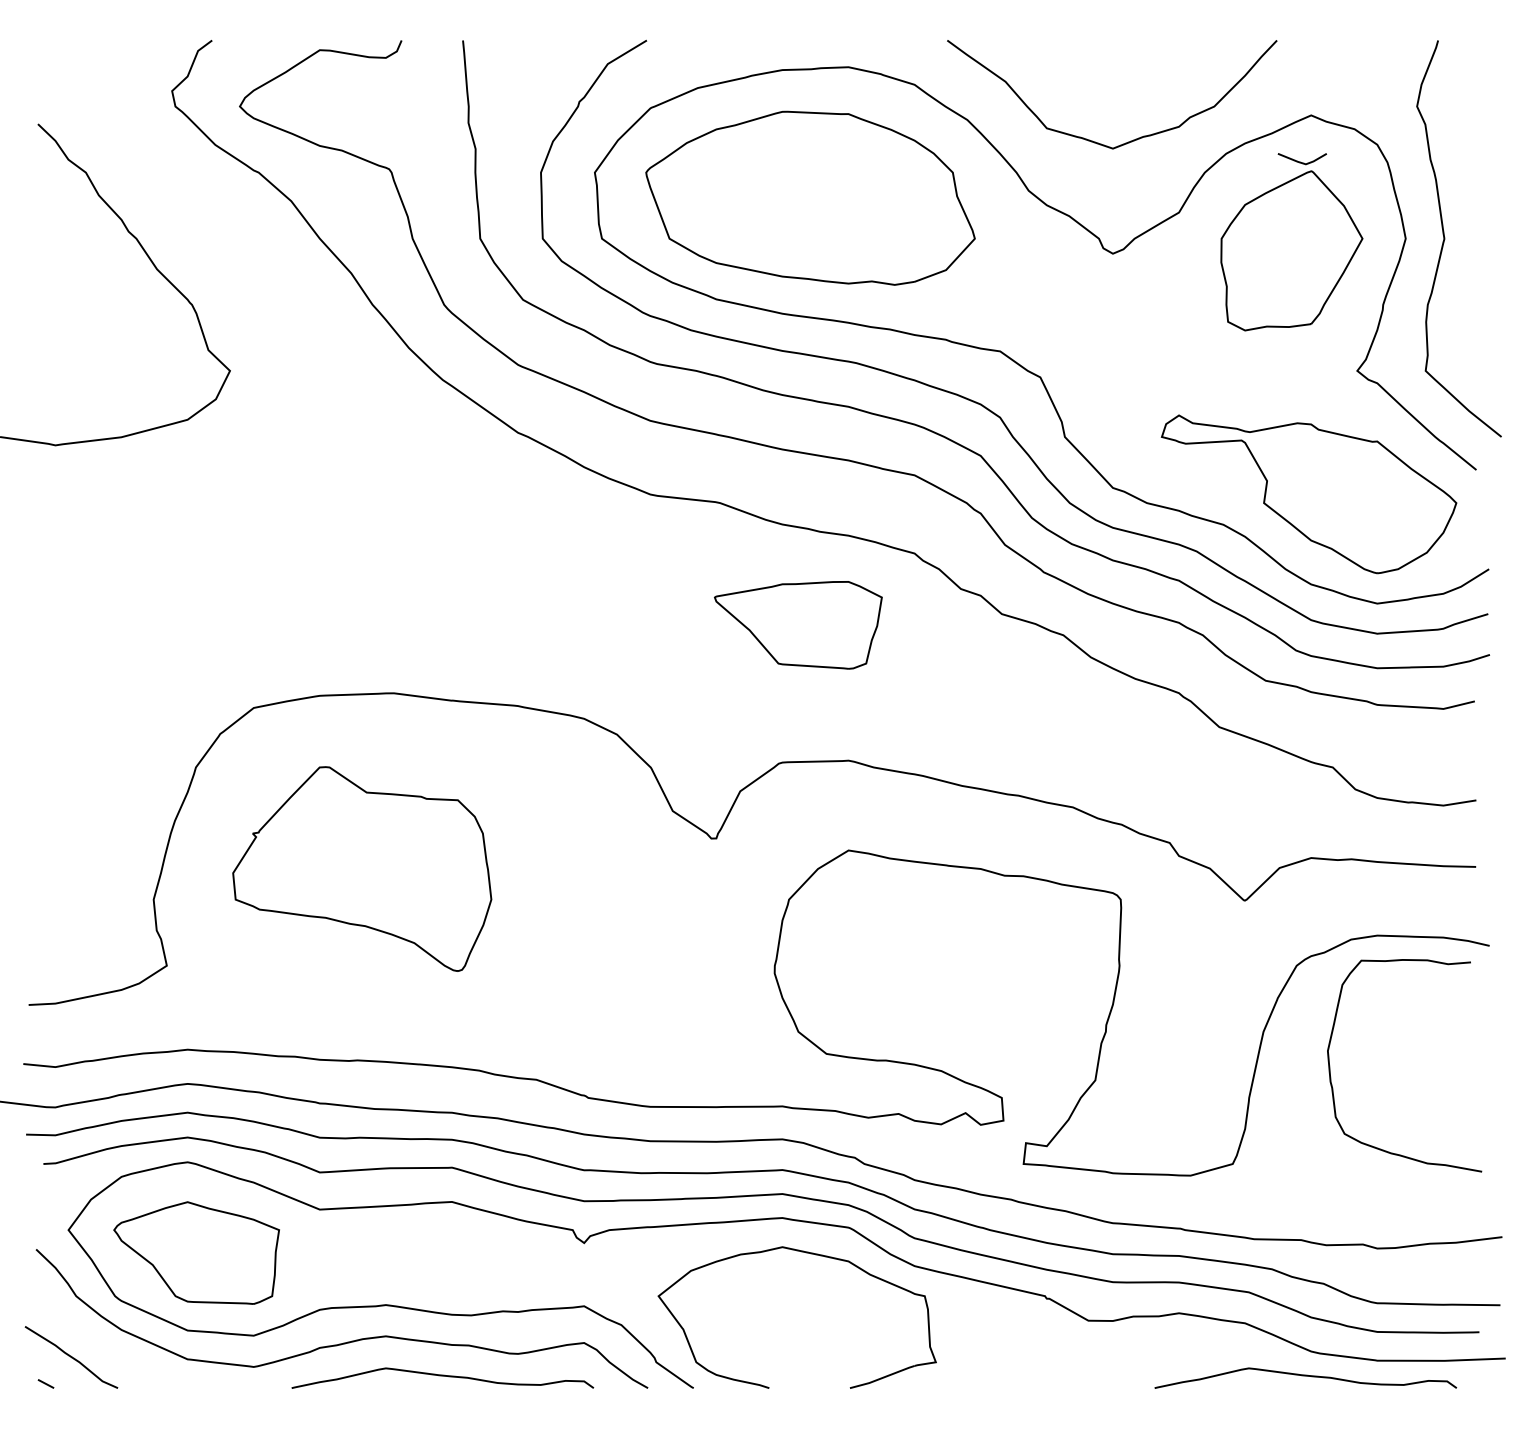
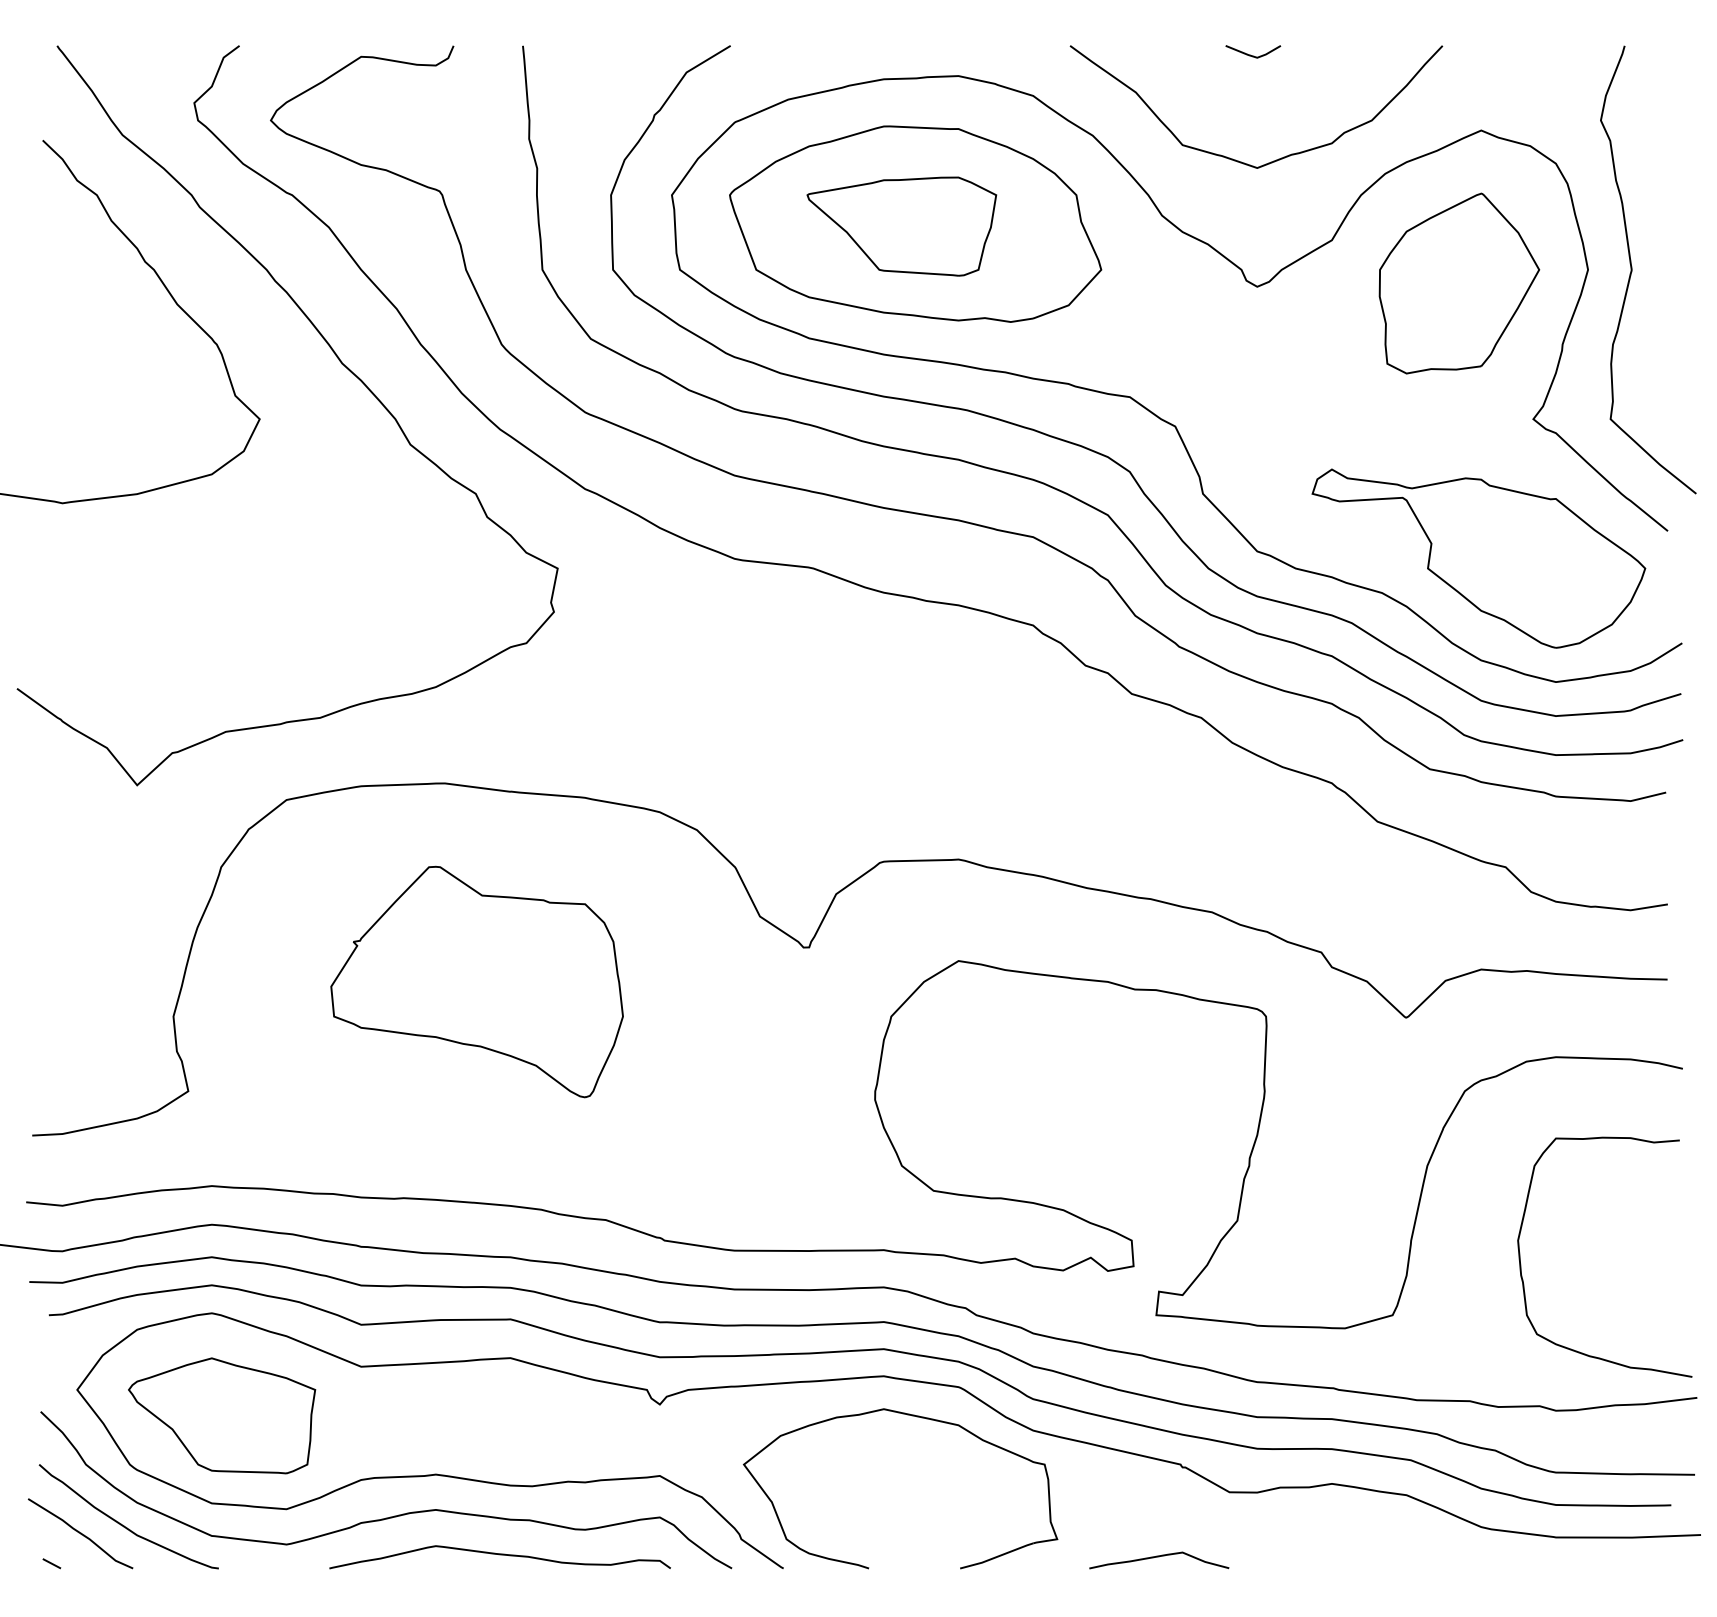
line: (1302, 162) -> (1253, 55), moved
curve: (302, 322) -> (341, 364), added
part: (798, 625) -> (901, 226), moved
part: (361, 868) -> (476, 981), moved
curve: (1330, 1072) -> (1521, 1264), moved
curve: (110, 1350) -> (124, 1525), added
curve: (1305, 1376) -> (1474, 1555), removed
curve: (1026, 1378) -> (1159, 1557), added

